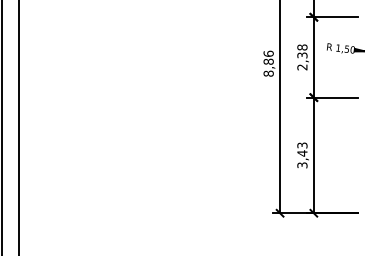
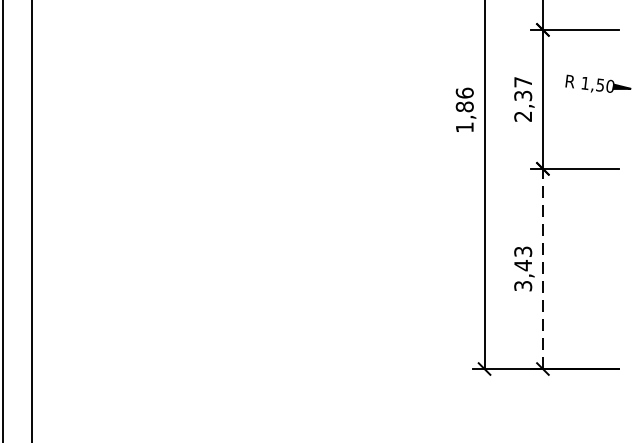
text: (302, 47) -> (523, 82), 2,38 -> 2,37
text: (268, 73) -> (464, 127), 8,86 -> 1,86
line: (313, 155) -> (542, 269), solid -> dashed

